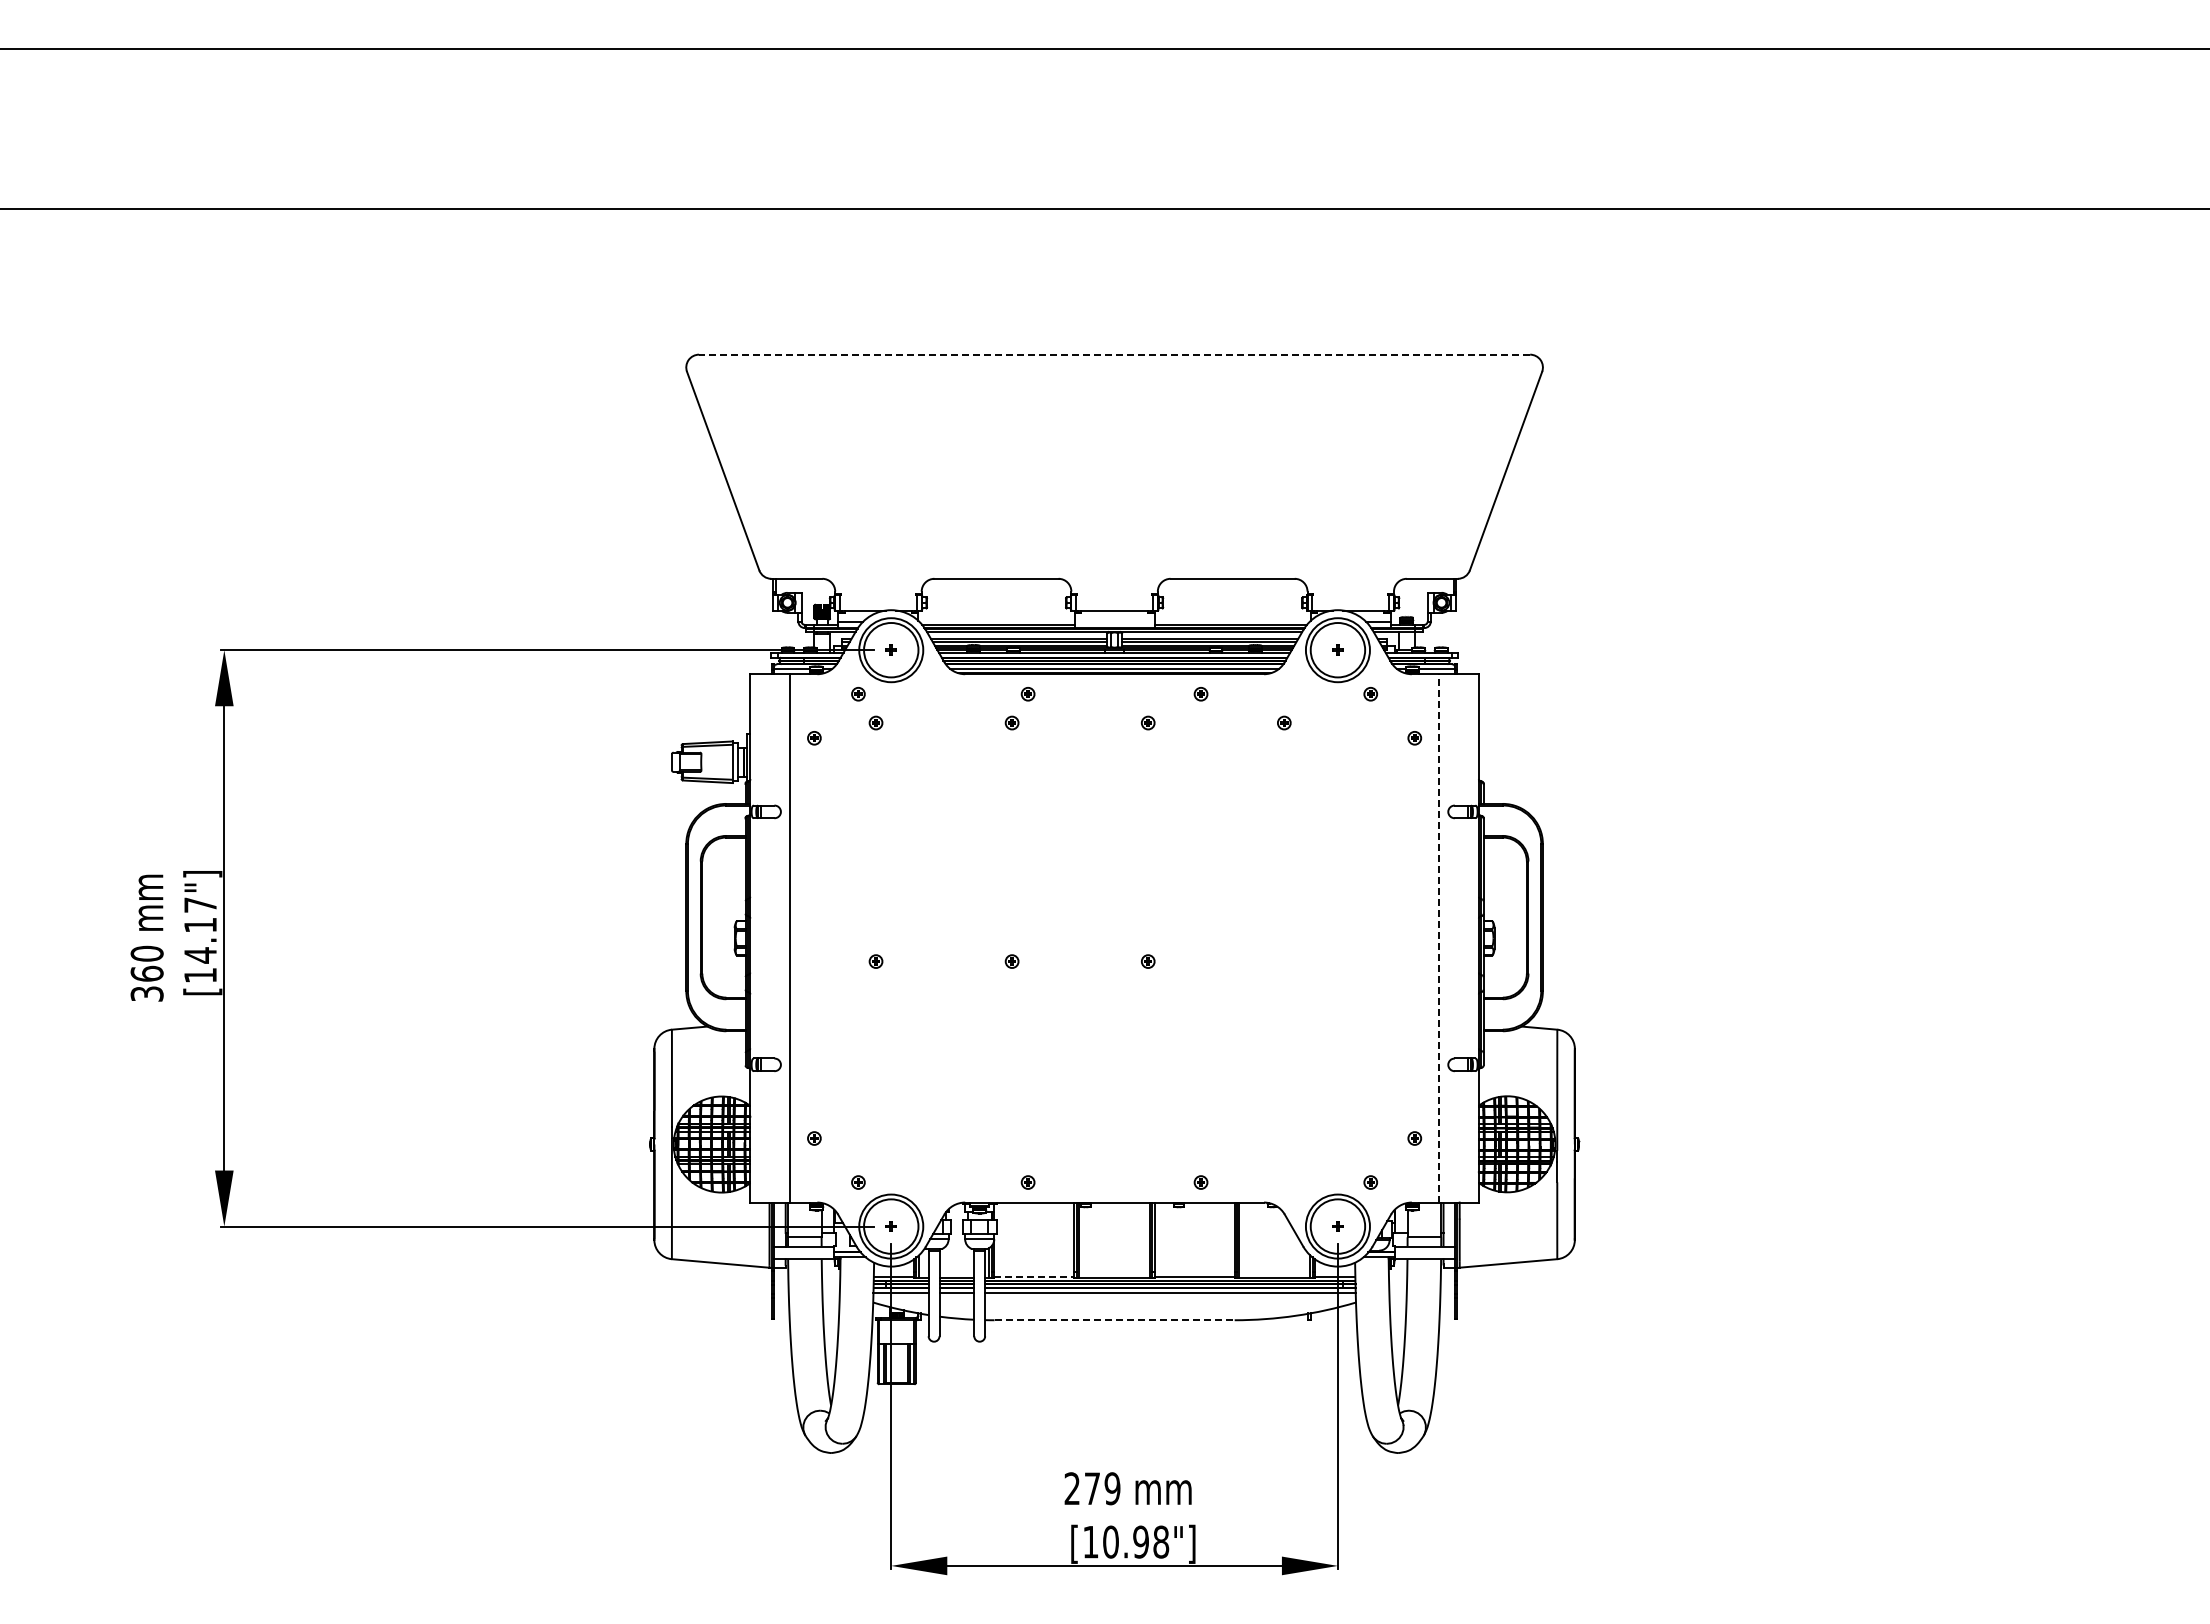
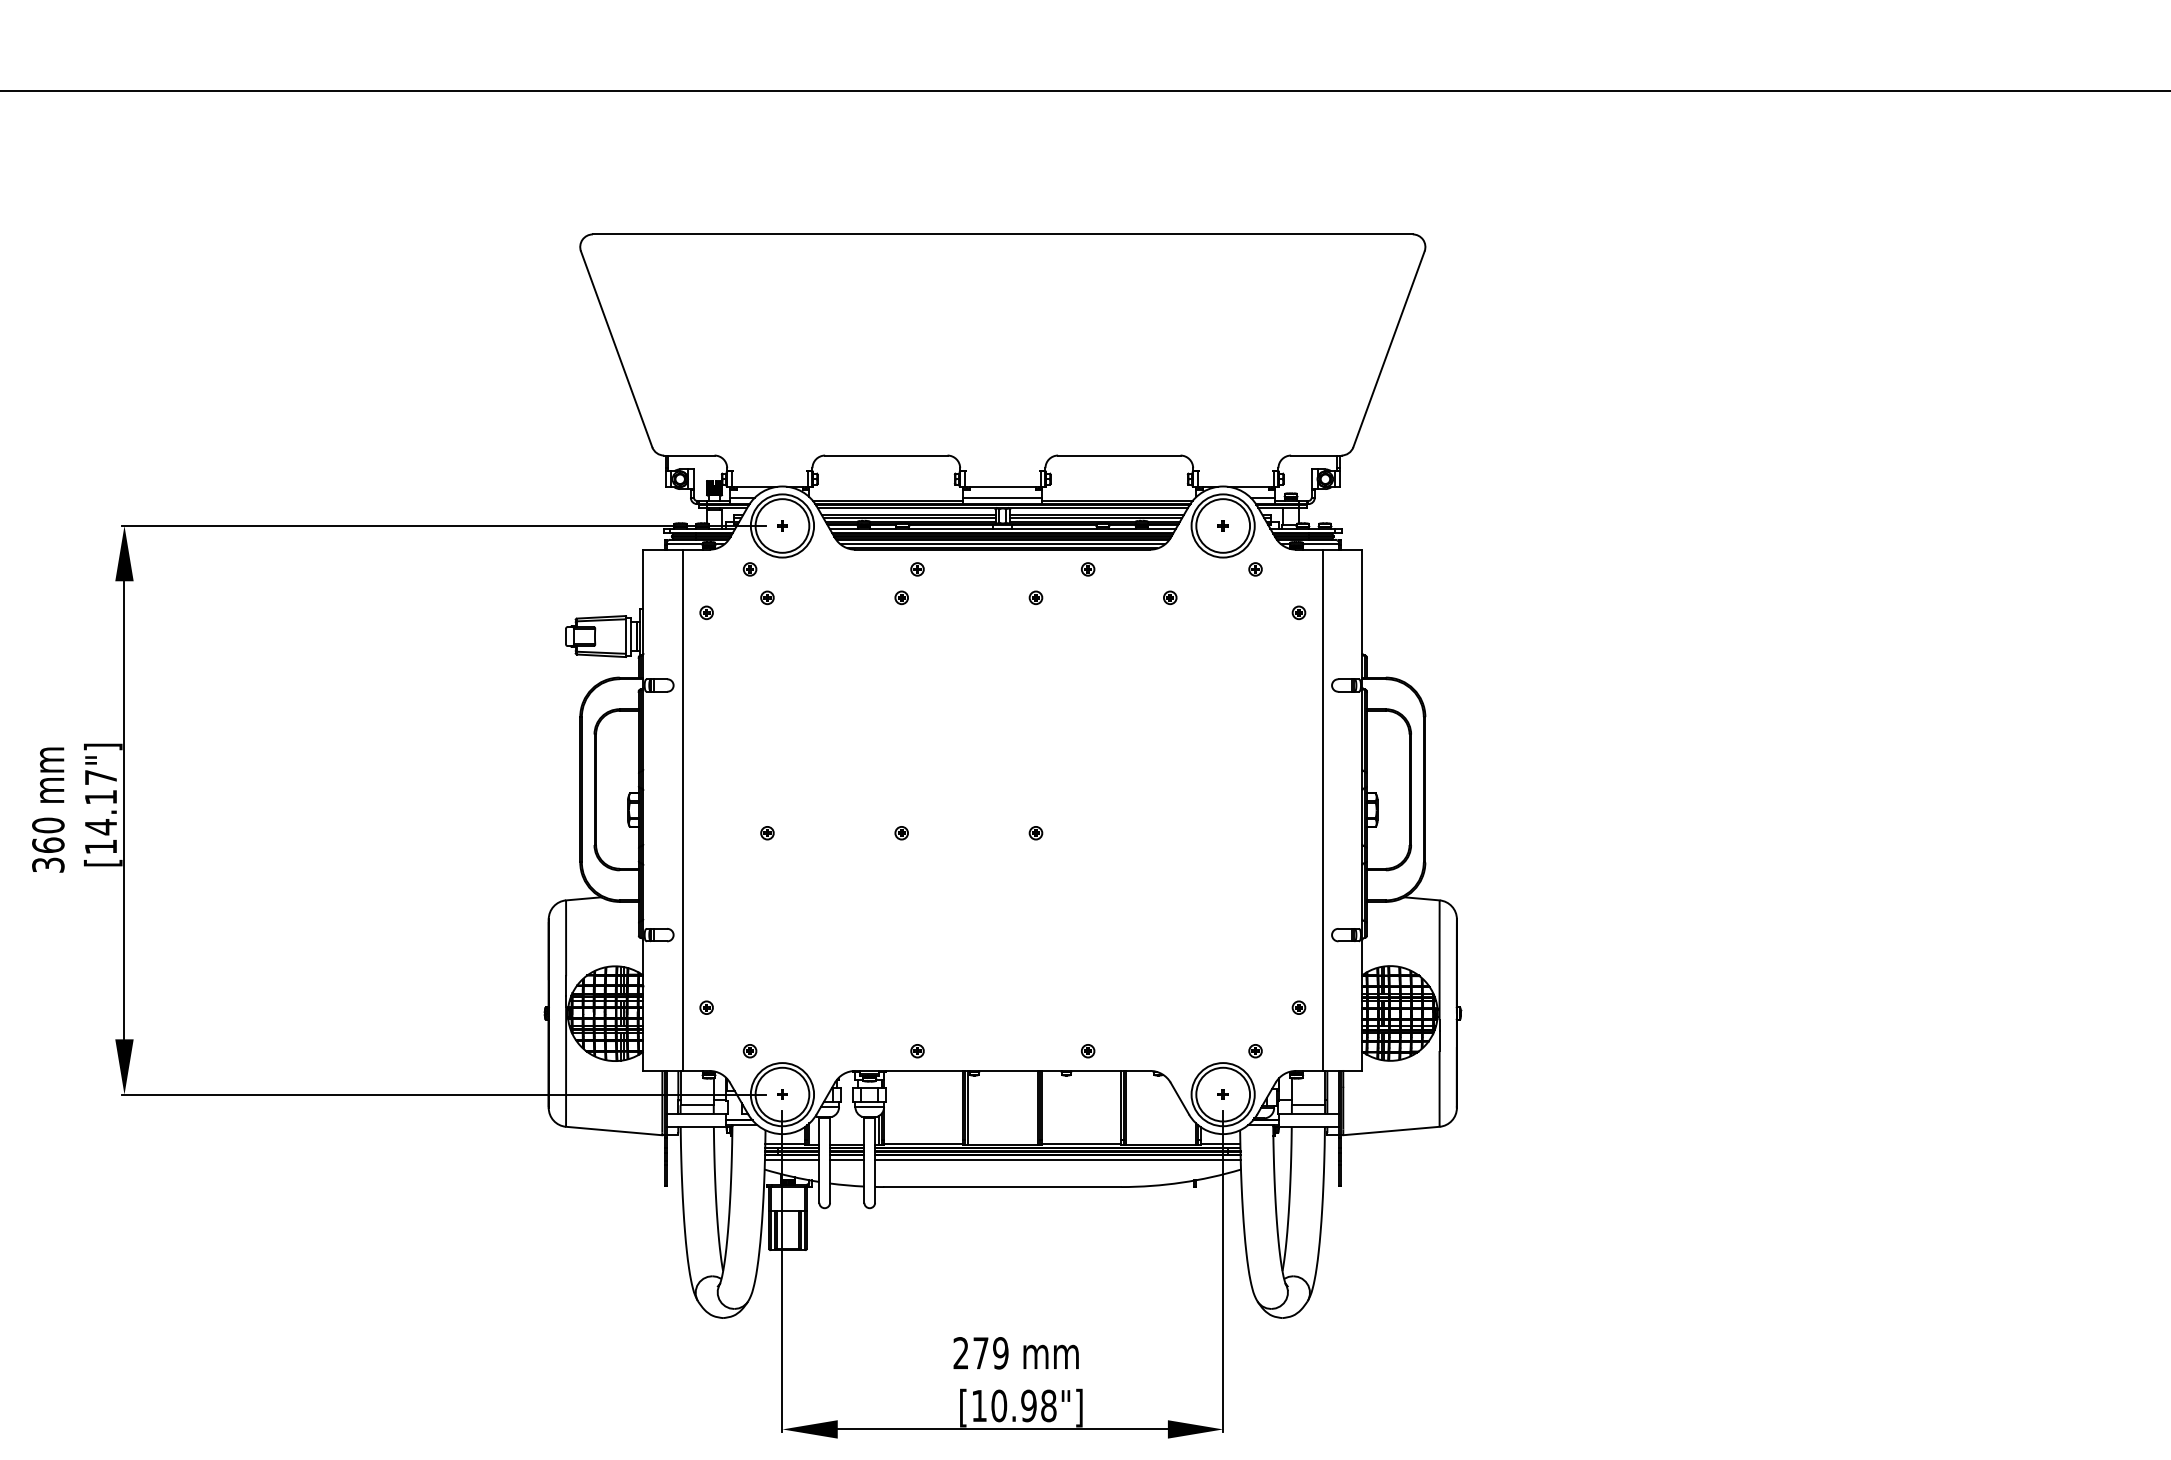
line: (1114, 354) -> (1002, 234), dashed -> solid
line: (1114, 621) -> (1002, 497), added
line: (1438, 937) -> (1322, 809), dashed -> solid
line: (1034, 1276) -> (923, 1143), dashed -> solid
line: (1115, 1320) -> (1003, 1187), dashed -> solid

